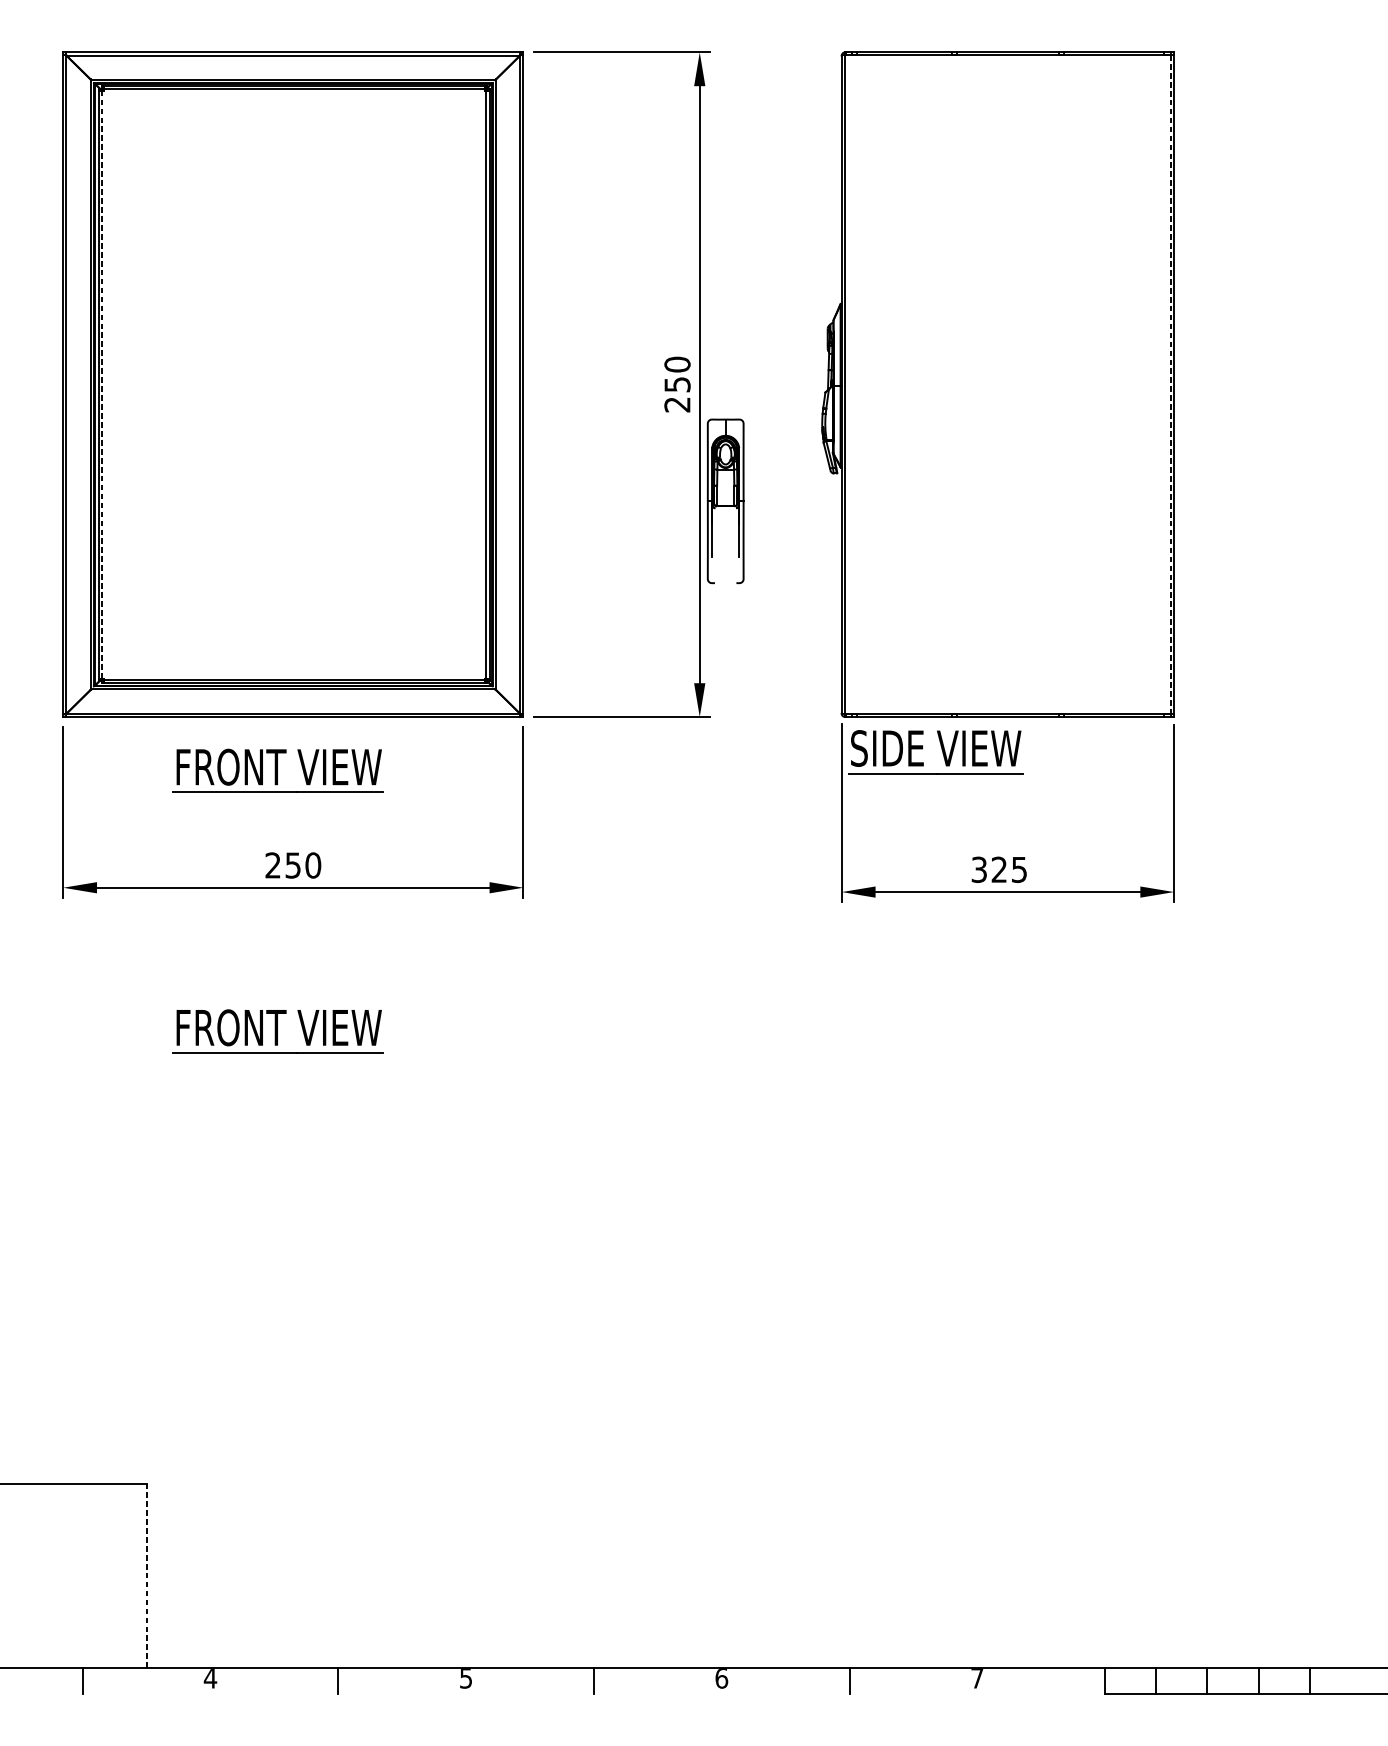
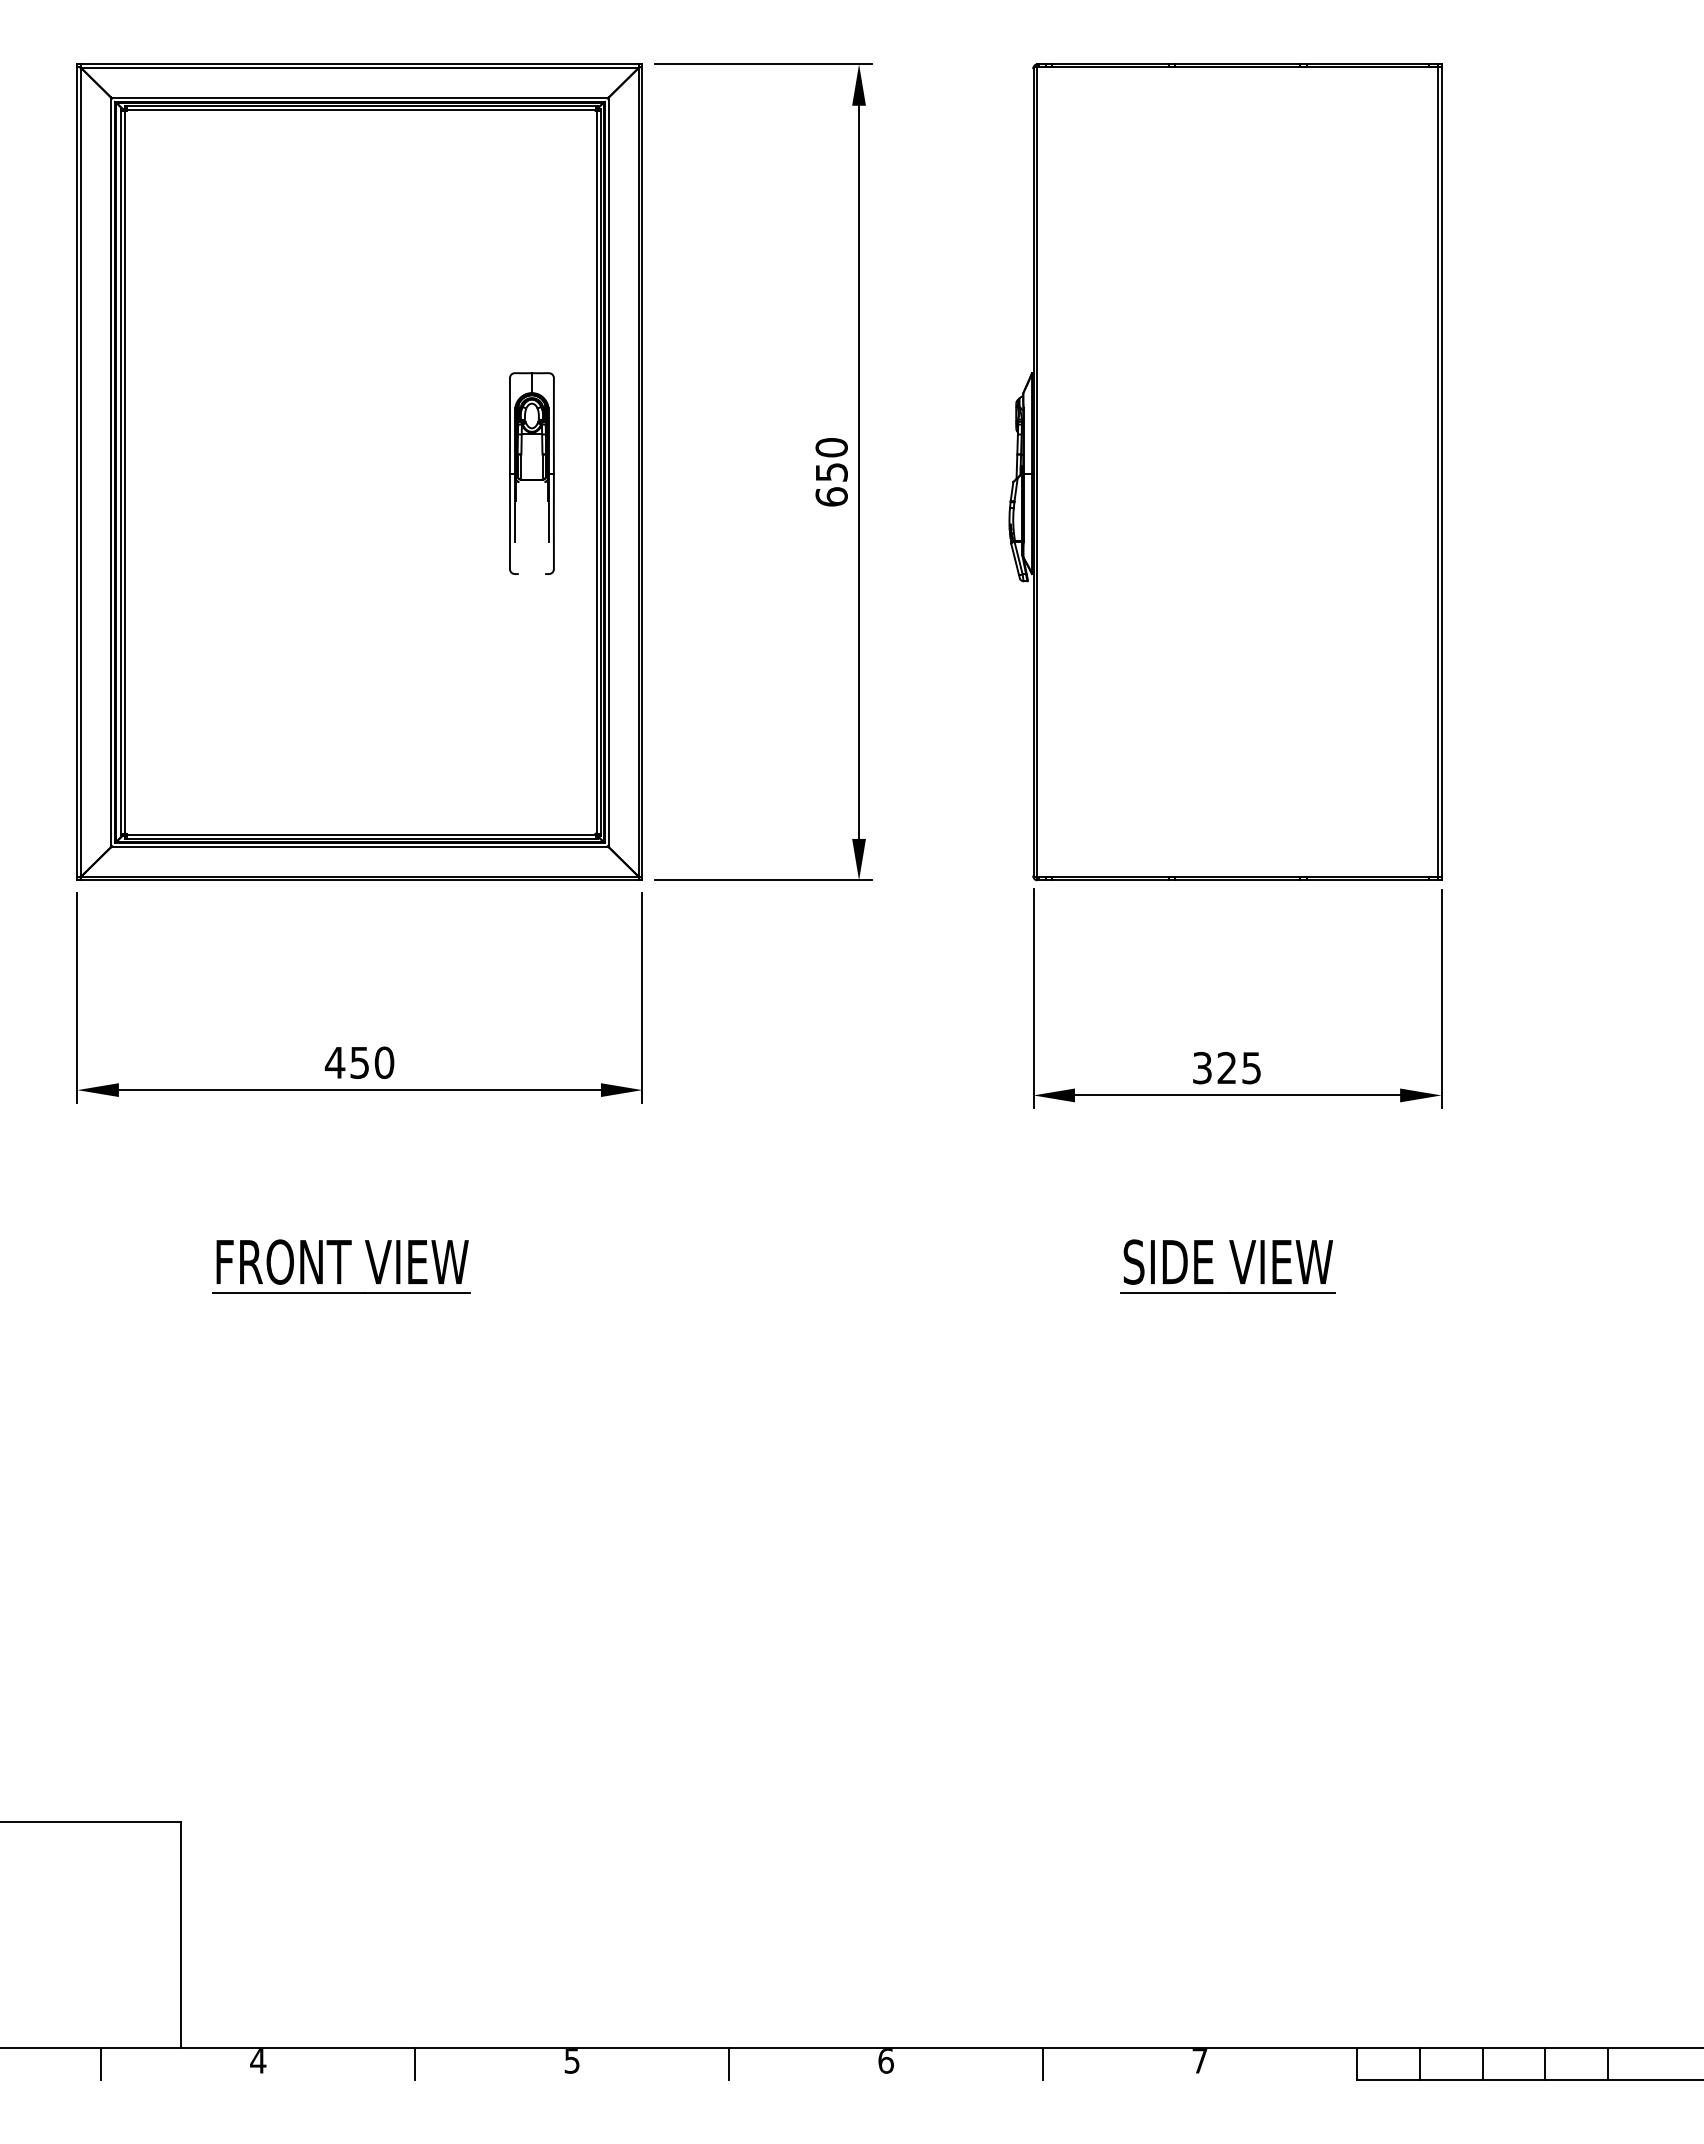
line: (102, 384) -> (125, 472), dashed -> solid
line: (1170, 384) -> (1437, 472), dashed -> solid
text: (677, 404) -> (831, 496), 250 -> 650
part: (725, 501) -> (531, 473), moved
part: (941, 748) -> (1234, 1262), moved
part: (278, 770) -> (341, 946), removed
text: (272, 865) -> (334, 1062), 250 -> 450
line: (147, 1576) -> (180, 1935), dashed -> solid

